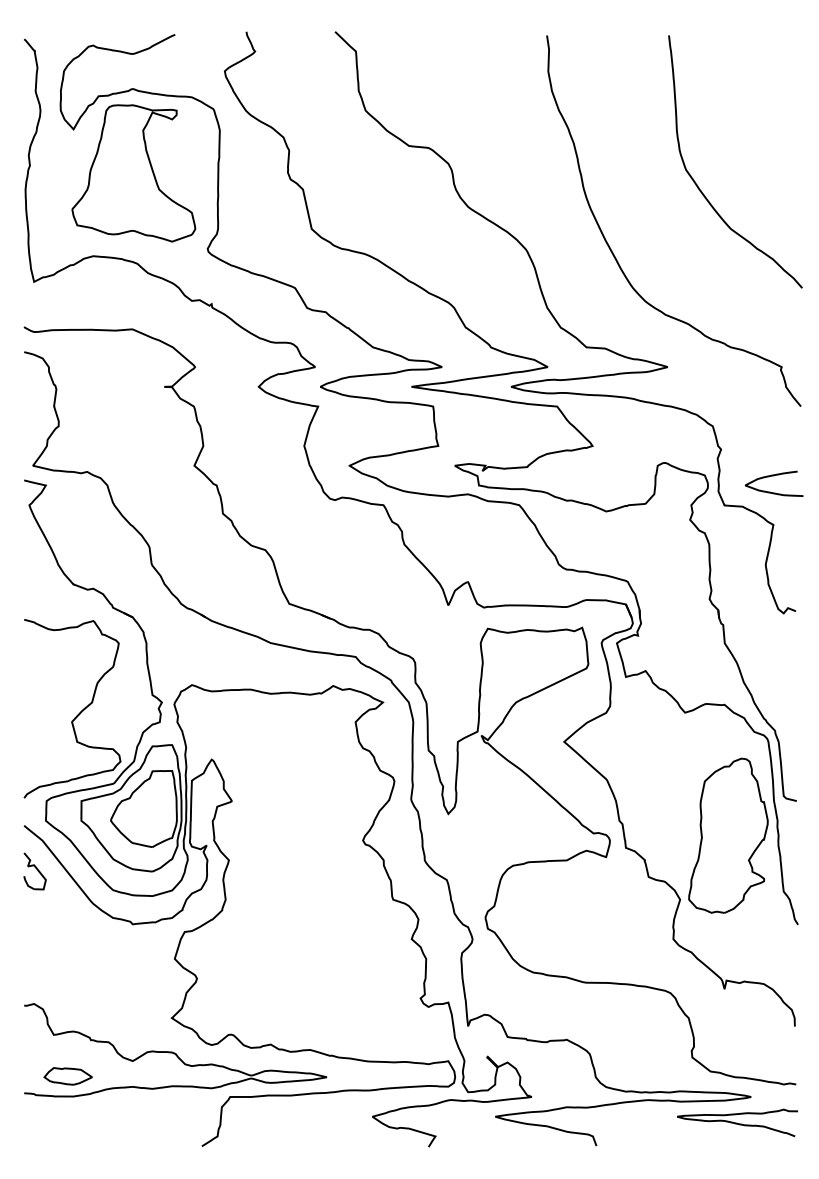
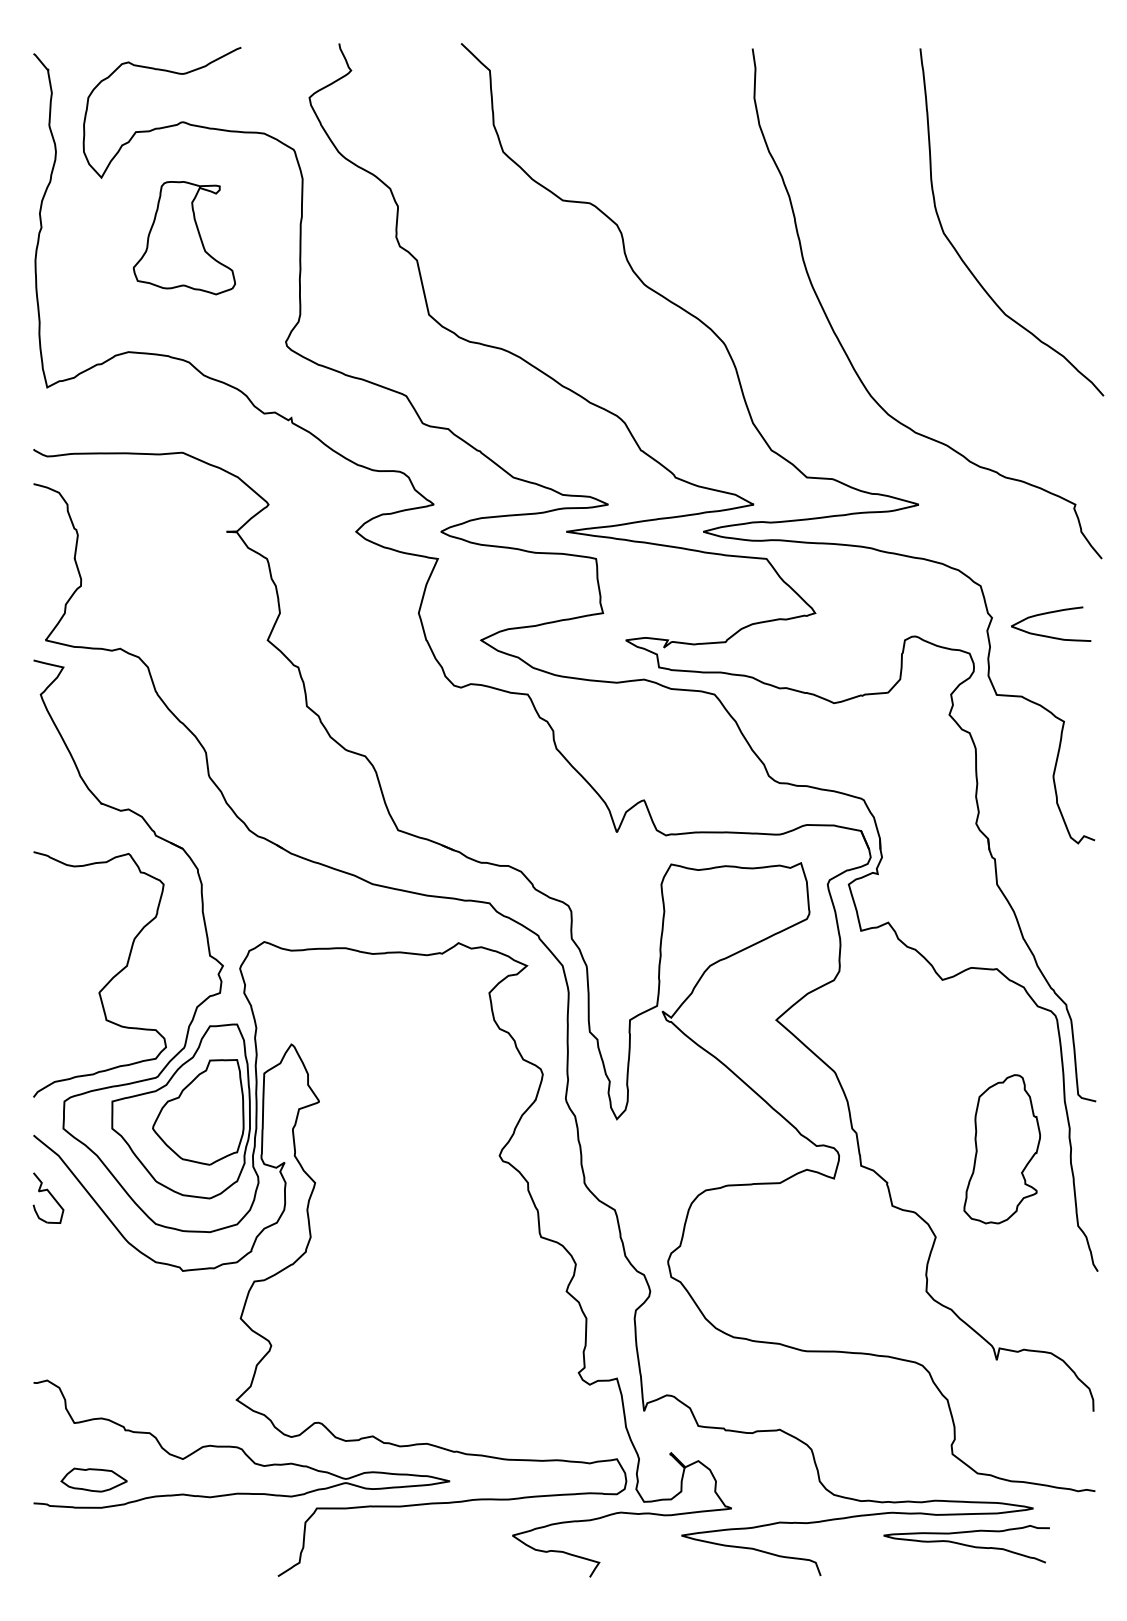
part: (133, 172) -> (184, 237), size x0.6
curve: (774, 476) -> (1051, 613), moved
part: (728, 835) -> (1002, 1149), size x0.7
curve: (737, 1123) -> (966, 1544), moved

